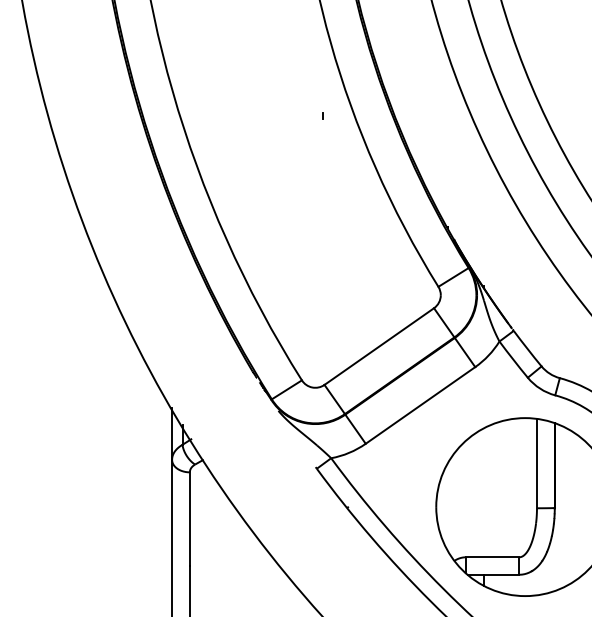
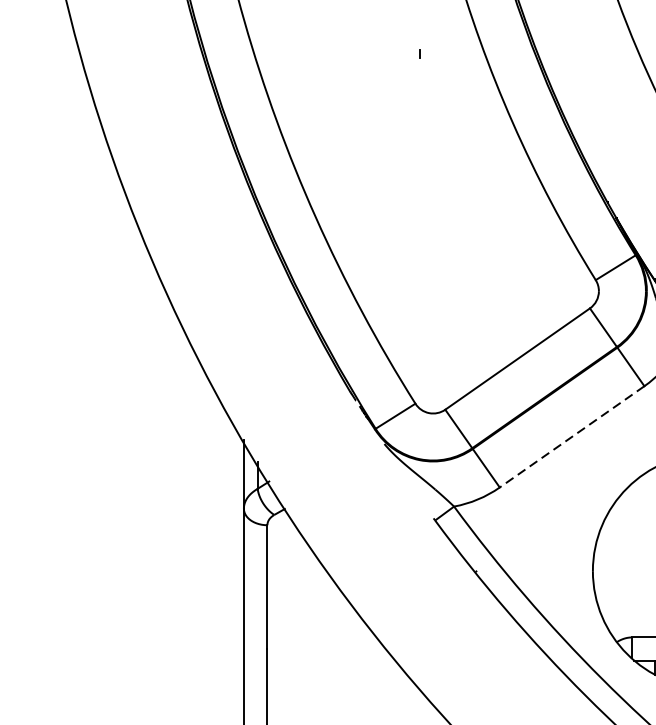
line: (322, 115) -> (418, 53), moved
line: (420, 405) -> (572, 436), solid -> dashed

